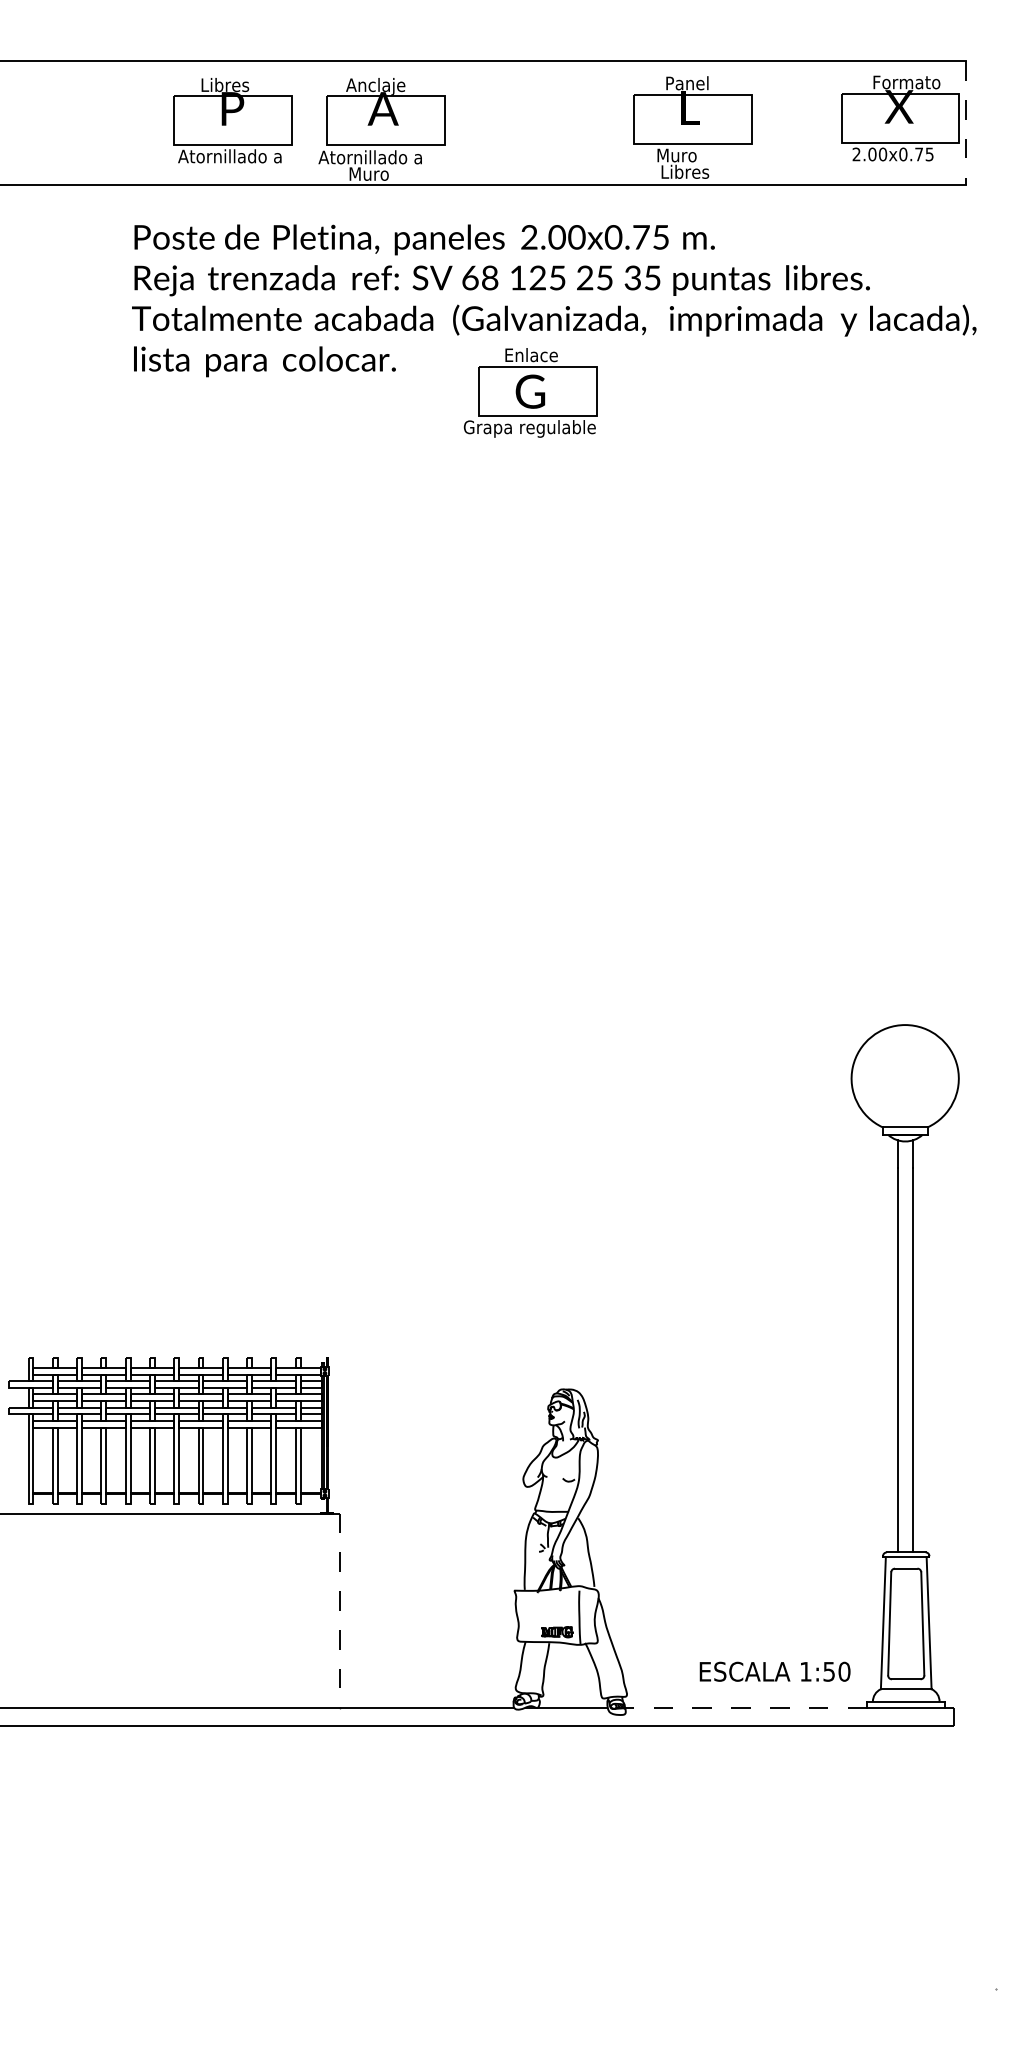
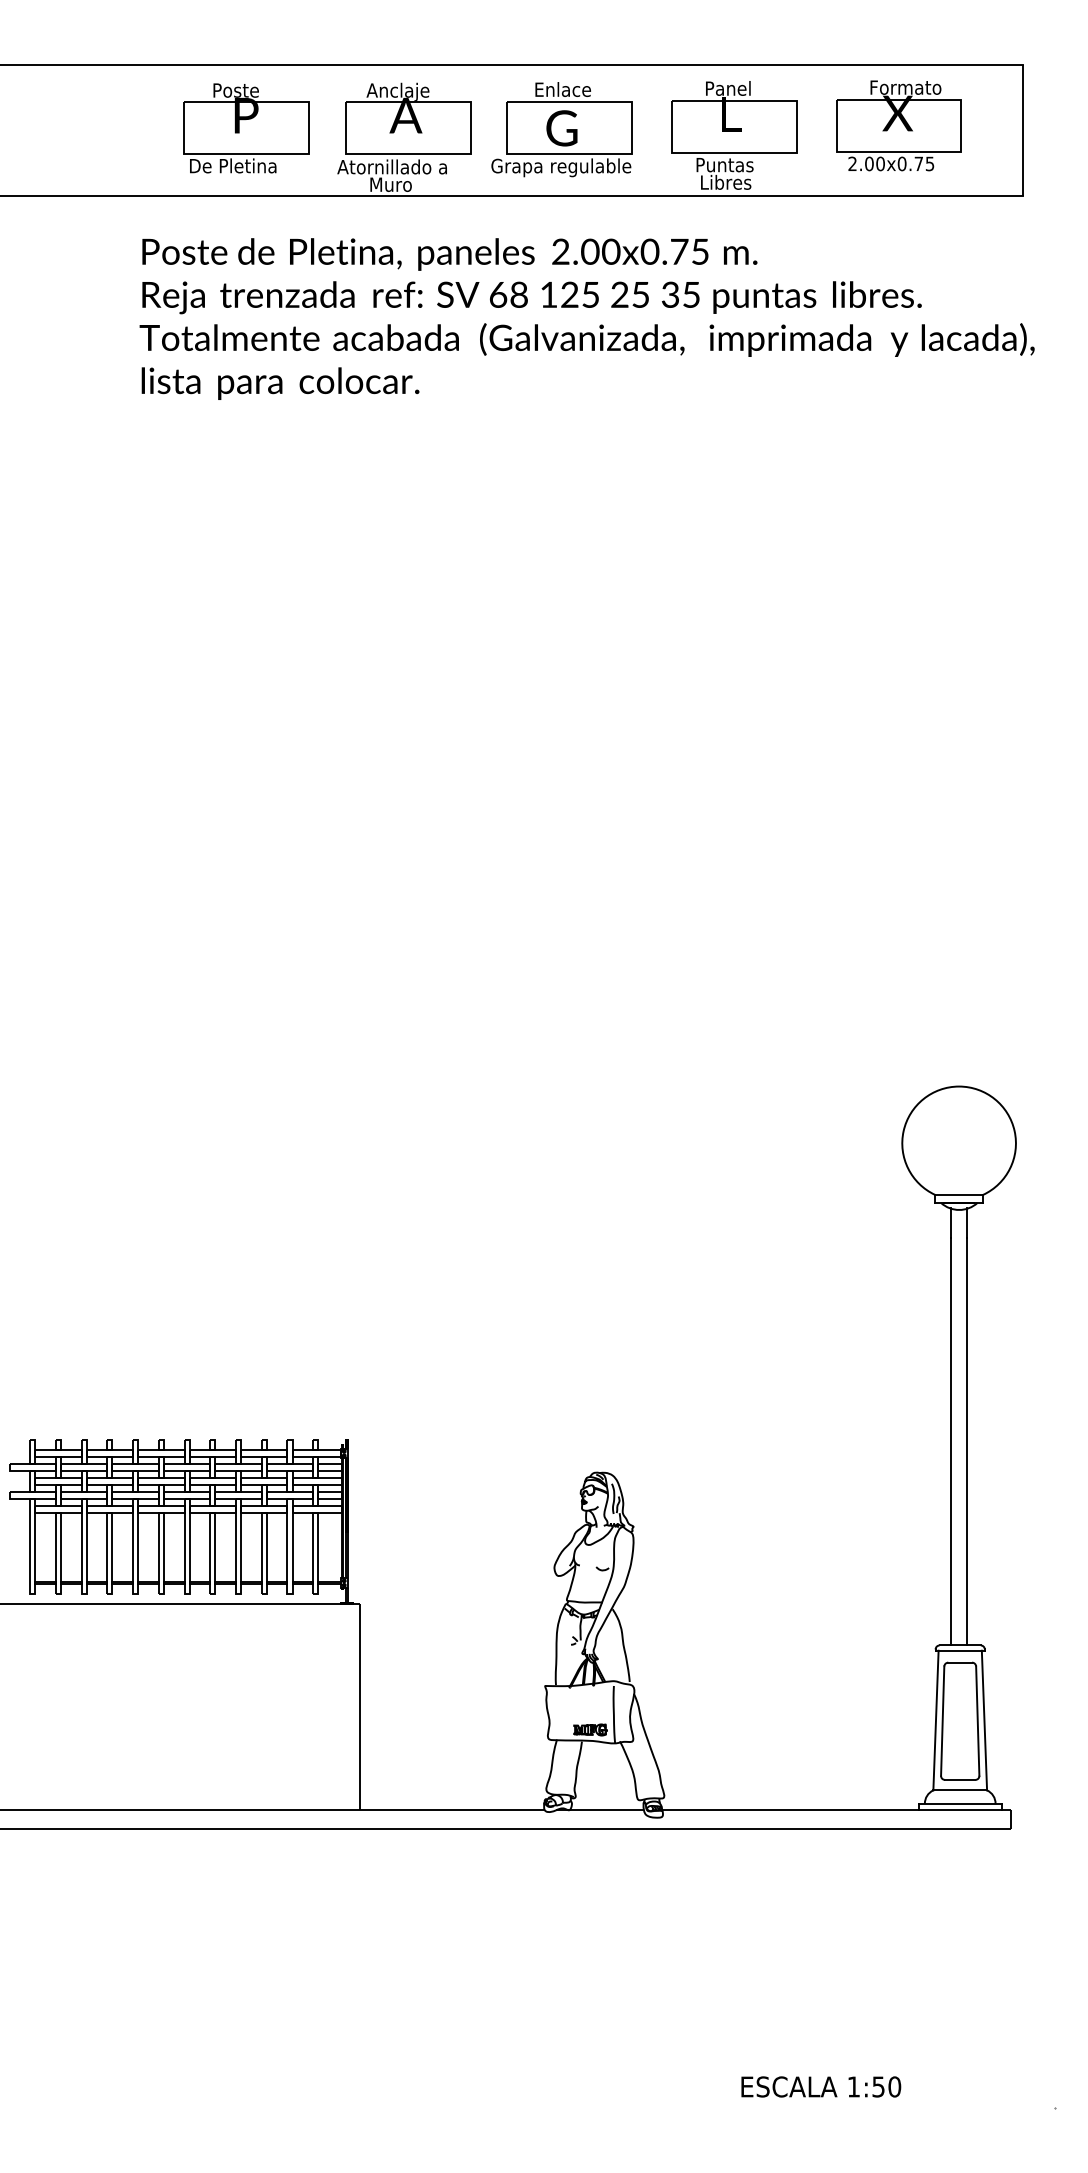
text: (226, 84) -> (239, 89), Libres -> Poste
part: (899, 118) -> (898, 125), moved
line: (965, 123) -> (1023, 131), dashed -> solid
text: (229, 155) -> (243, 165), Atornillado a -> De Pletina
text: (684, 155) -> (725, 165), Muro -> Puntas
part: (530, 392) -> (561, 129), moved
line: (340, 1610) -> (360, 1707), dashed -> solid
text: (775, 1671) -> (821, 2086), moved
line: (745, 1708) -> (789, 1810), dashed -> solid

